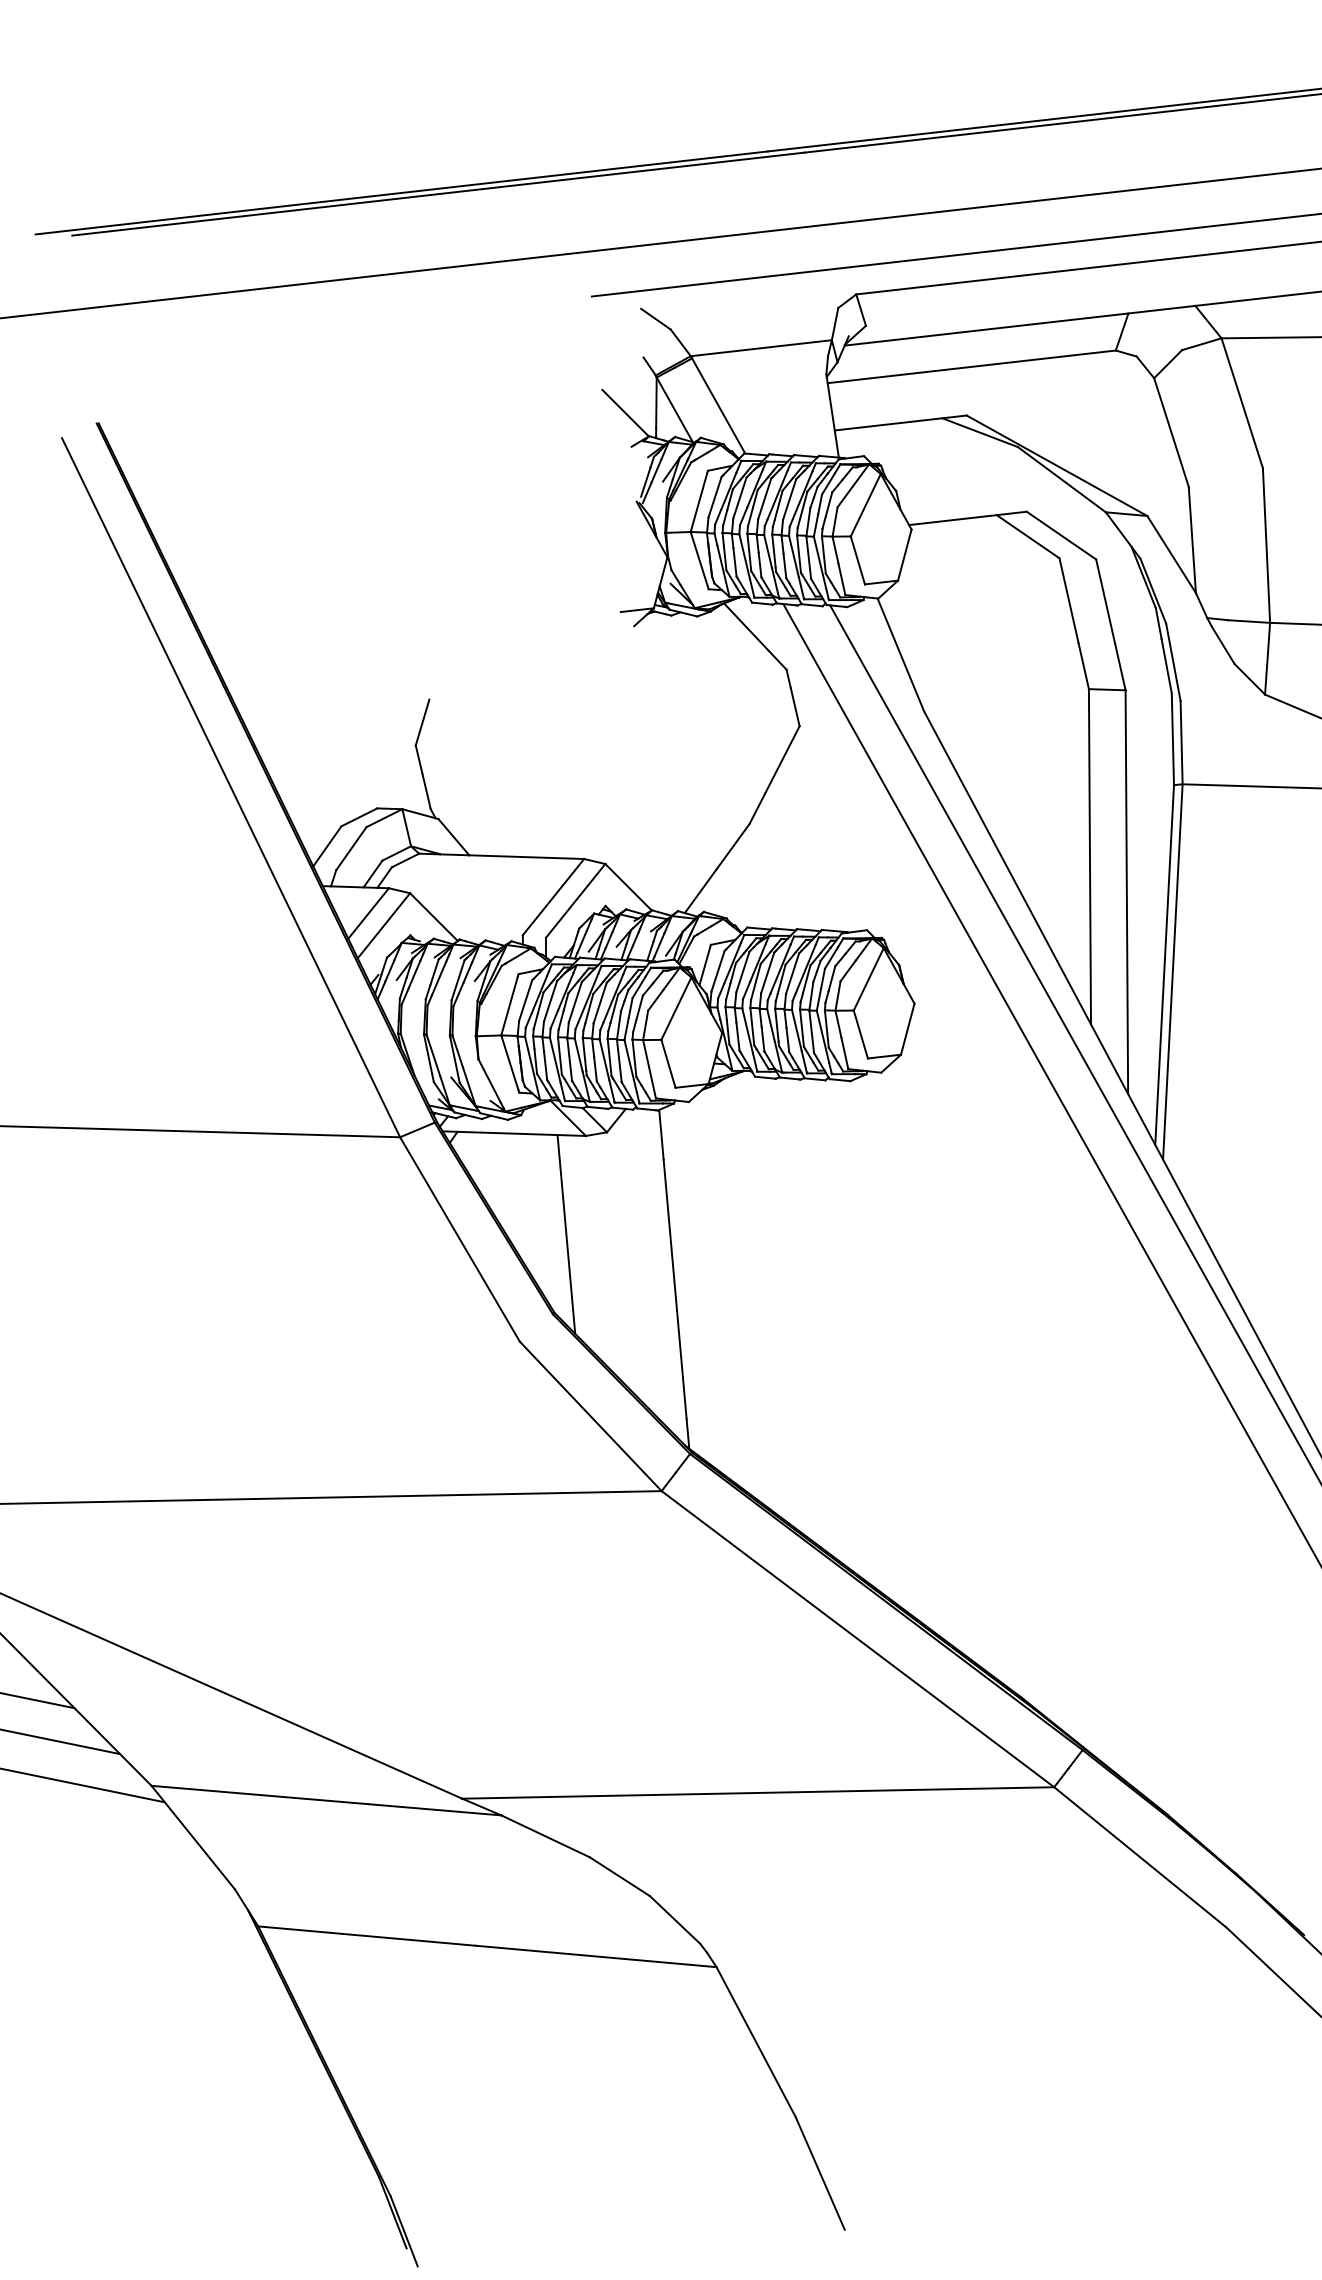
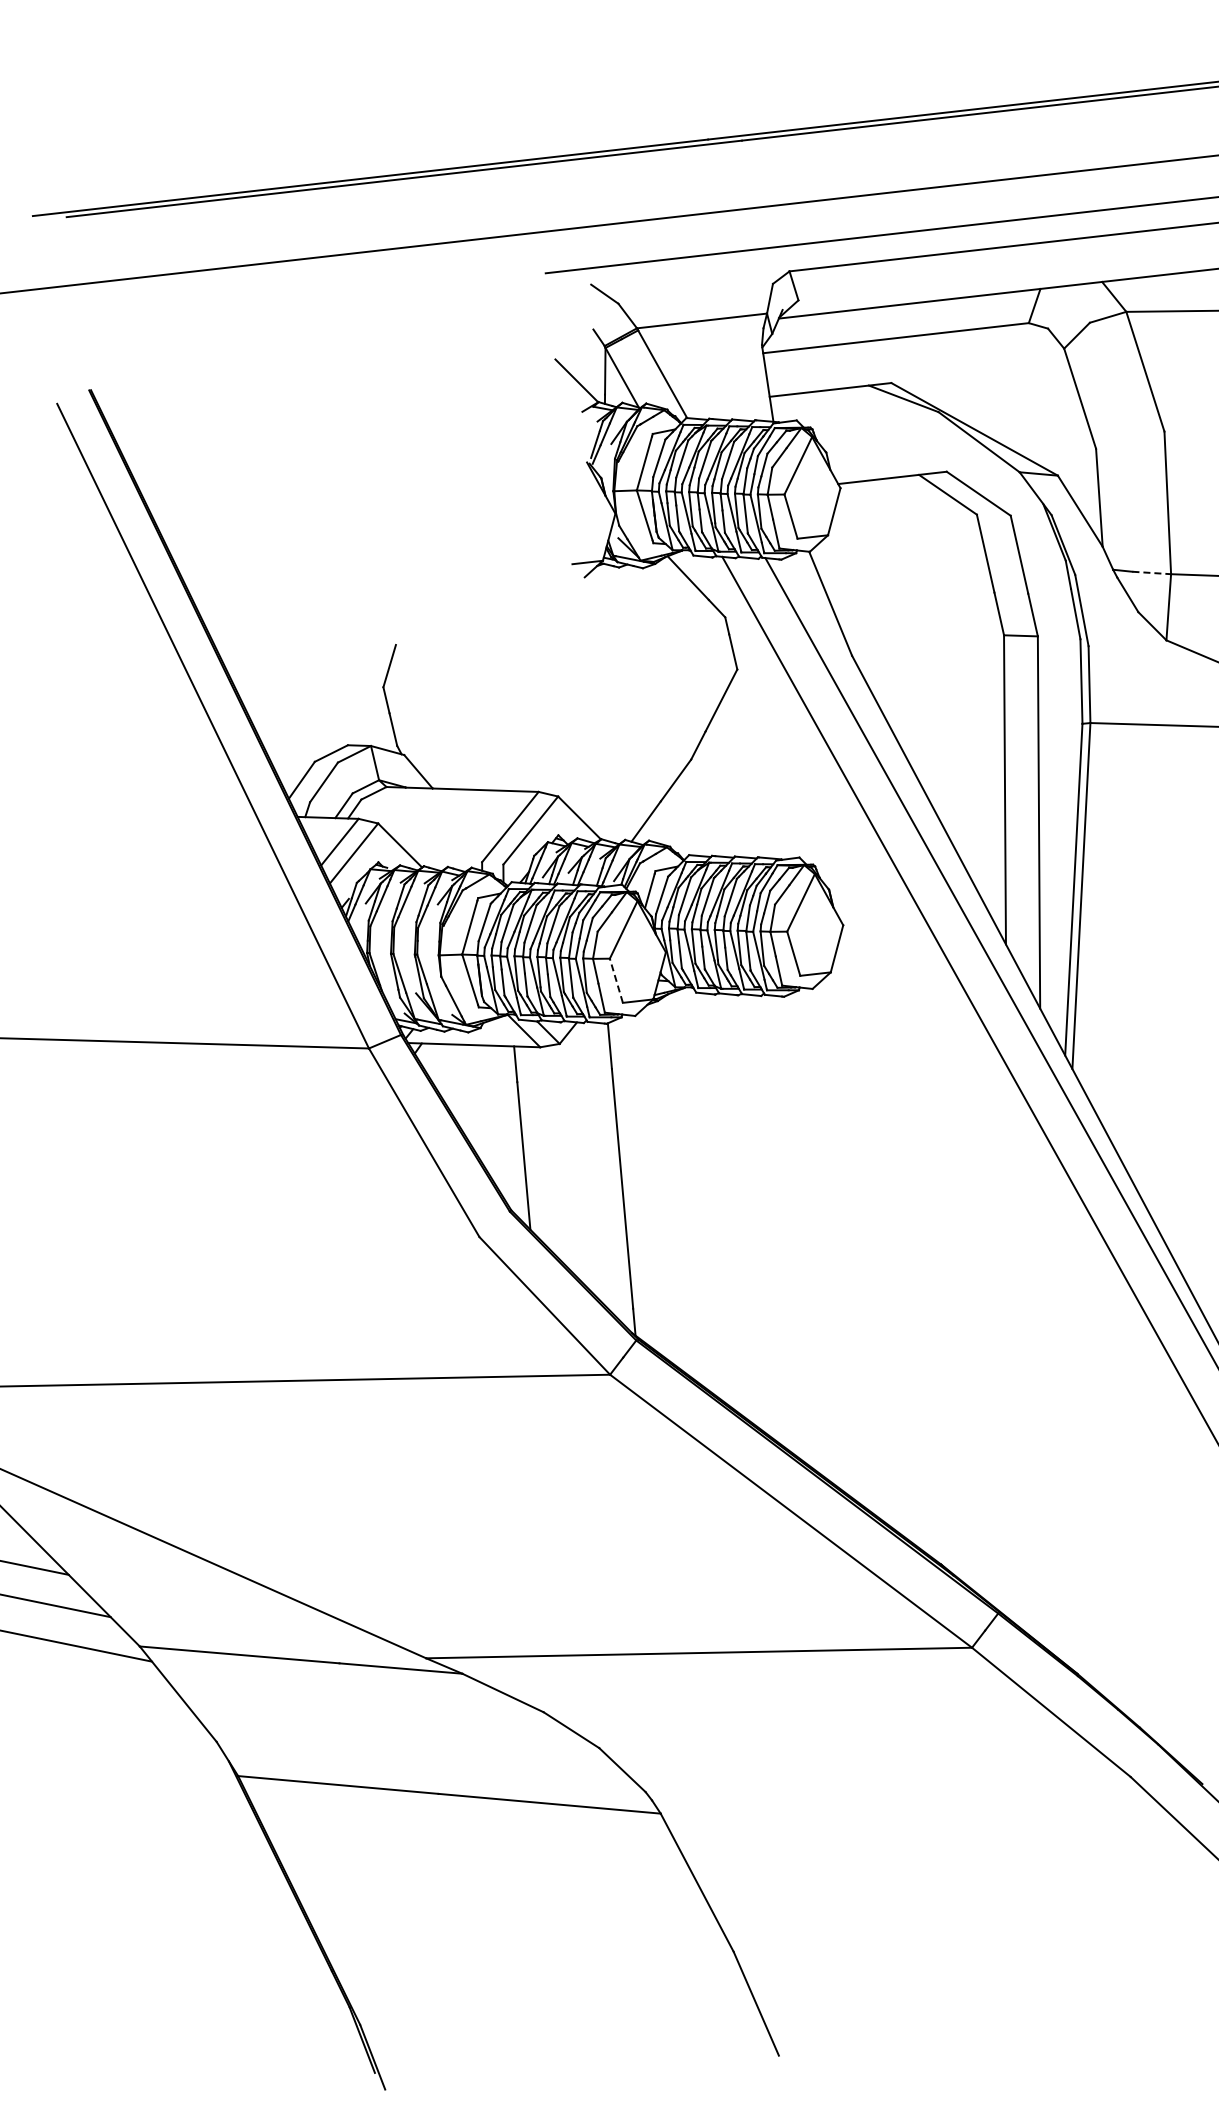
line: (1249, 622) -> (1152, 573), solid -> dashed
line: (668, 1063) -> (616, 980), solid -> dashed

